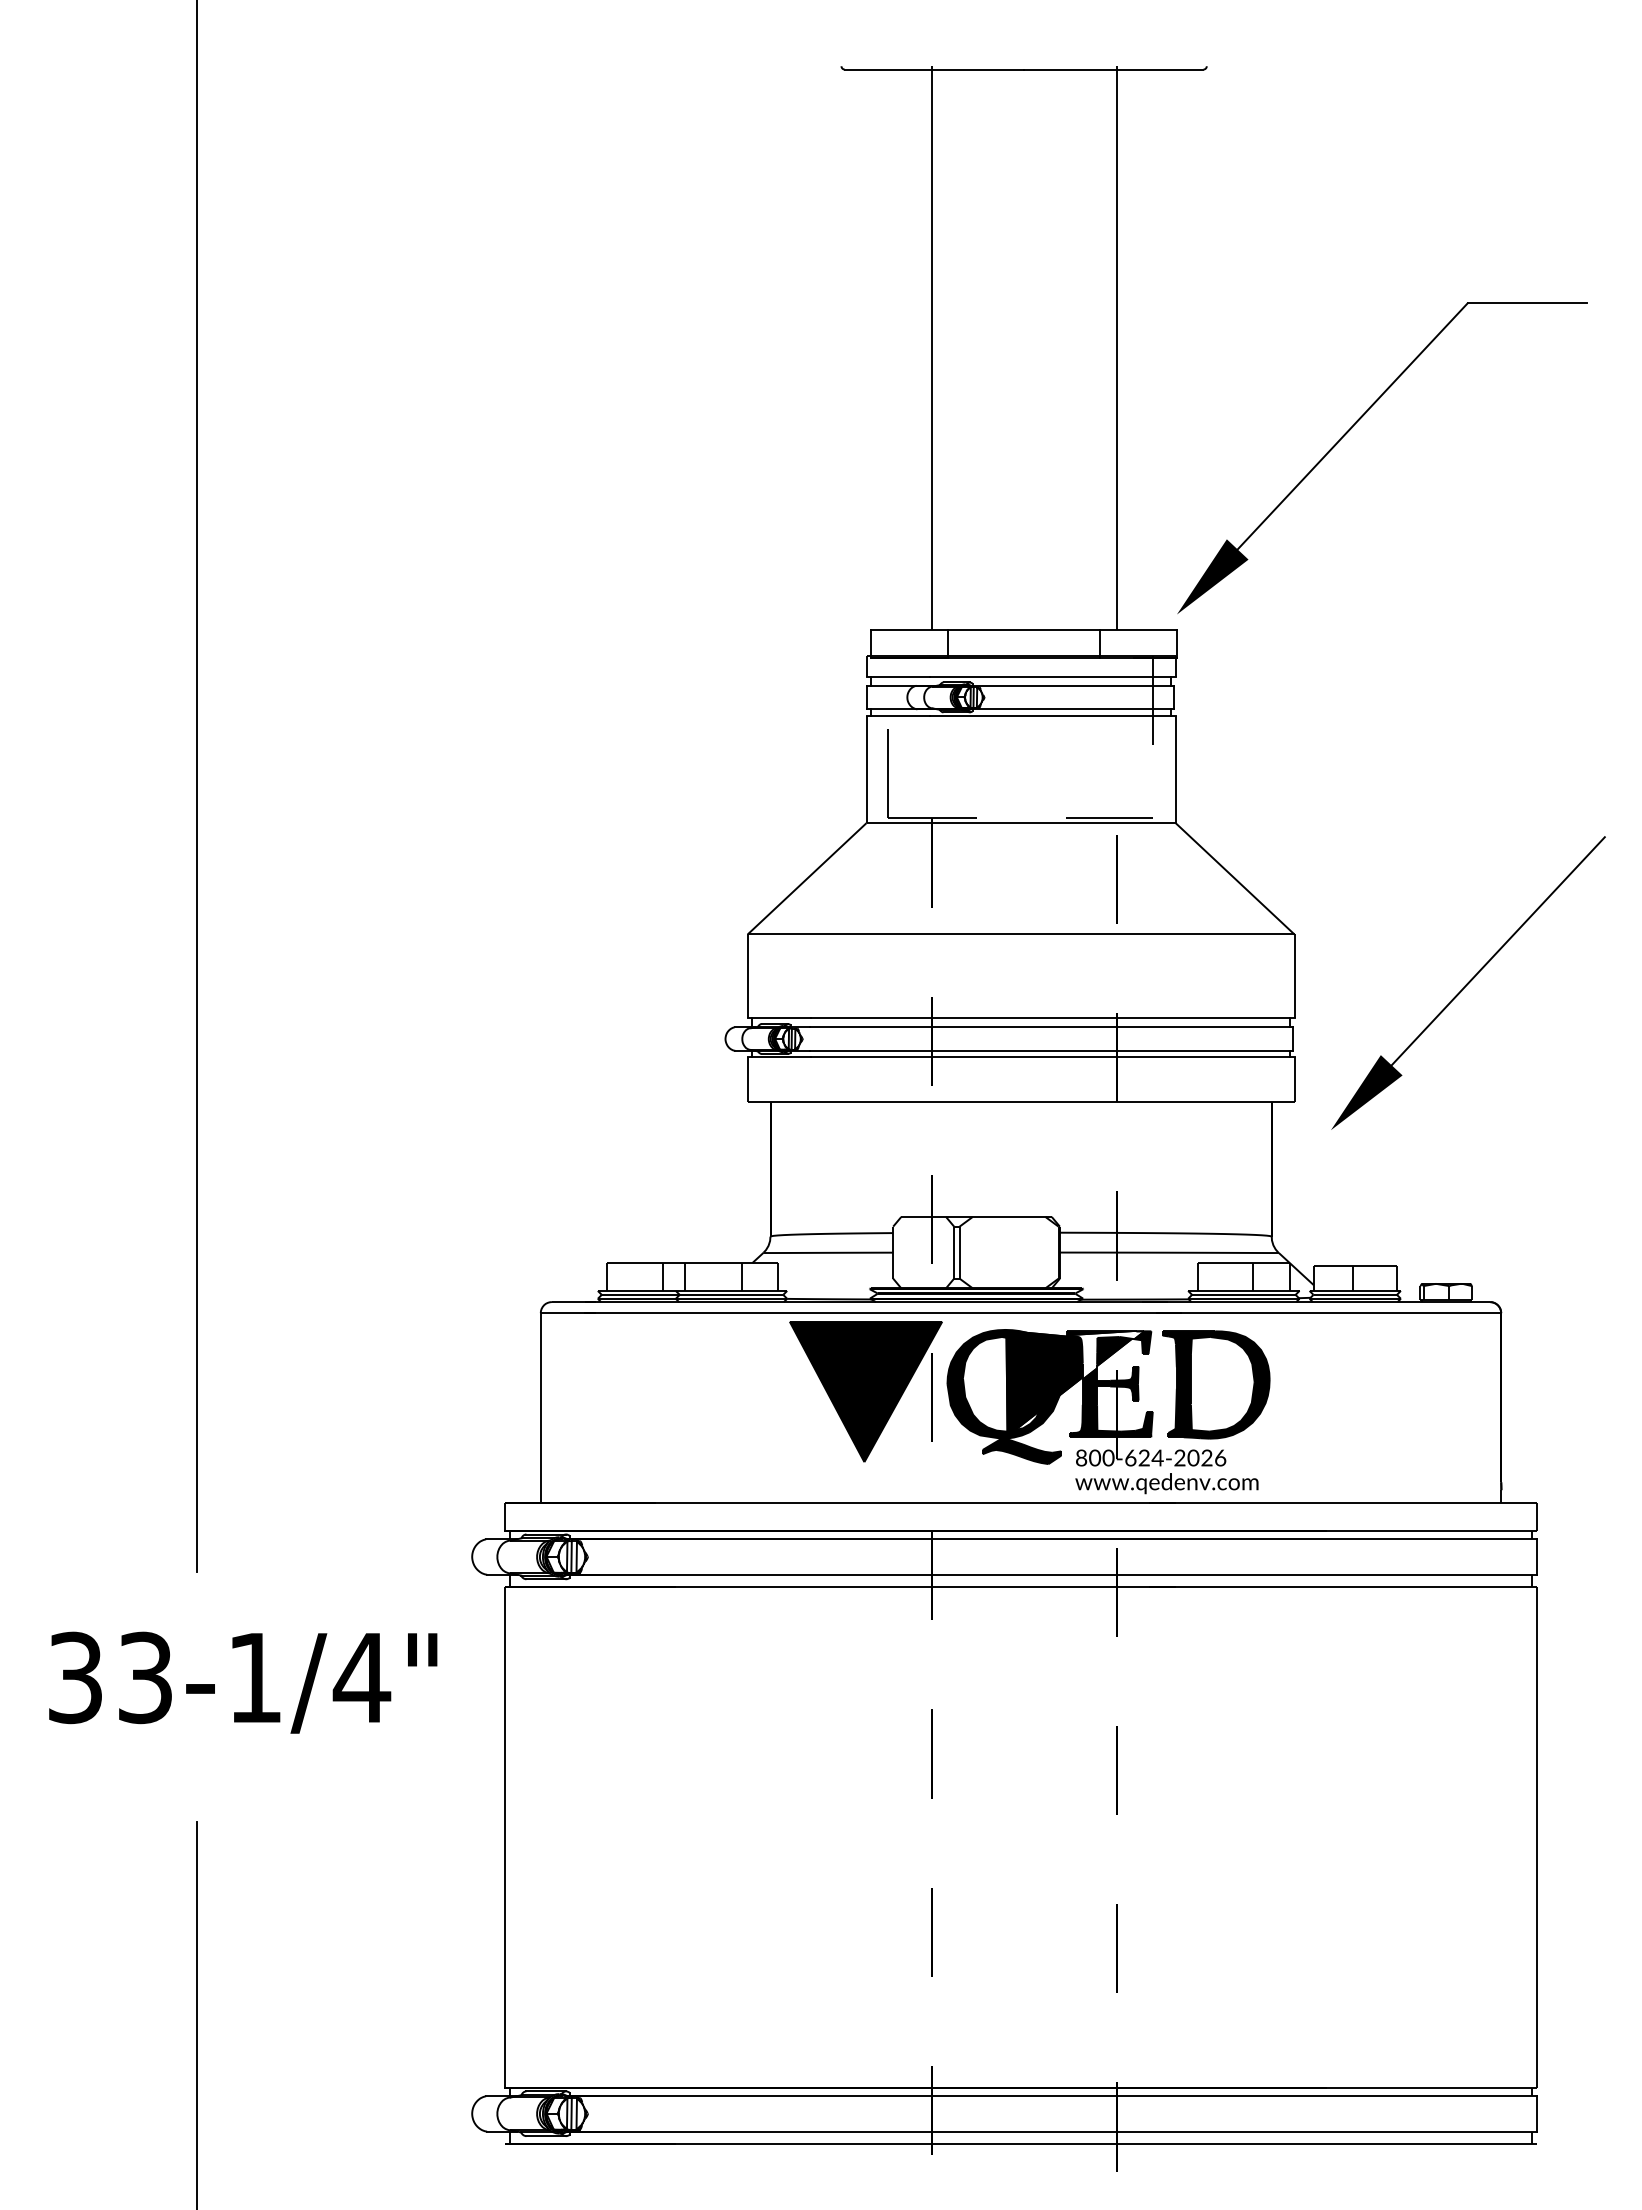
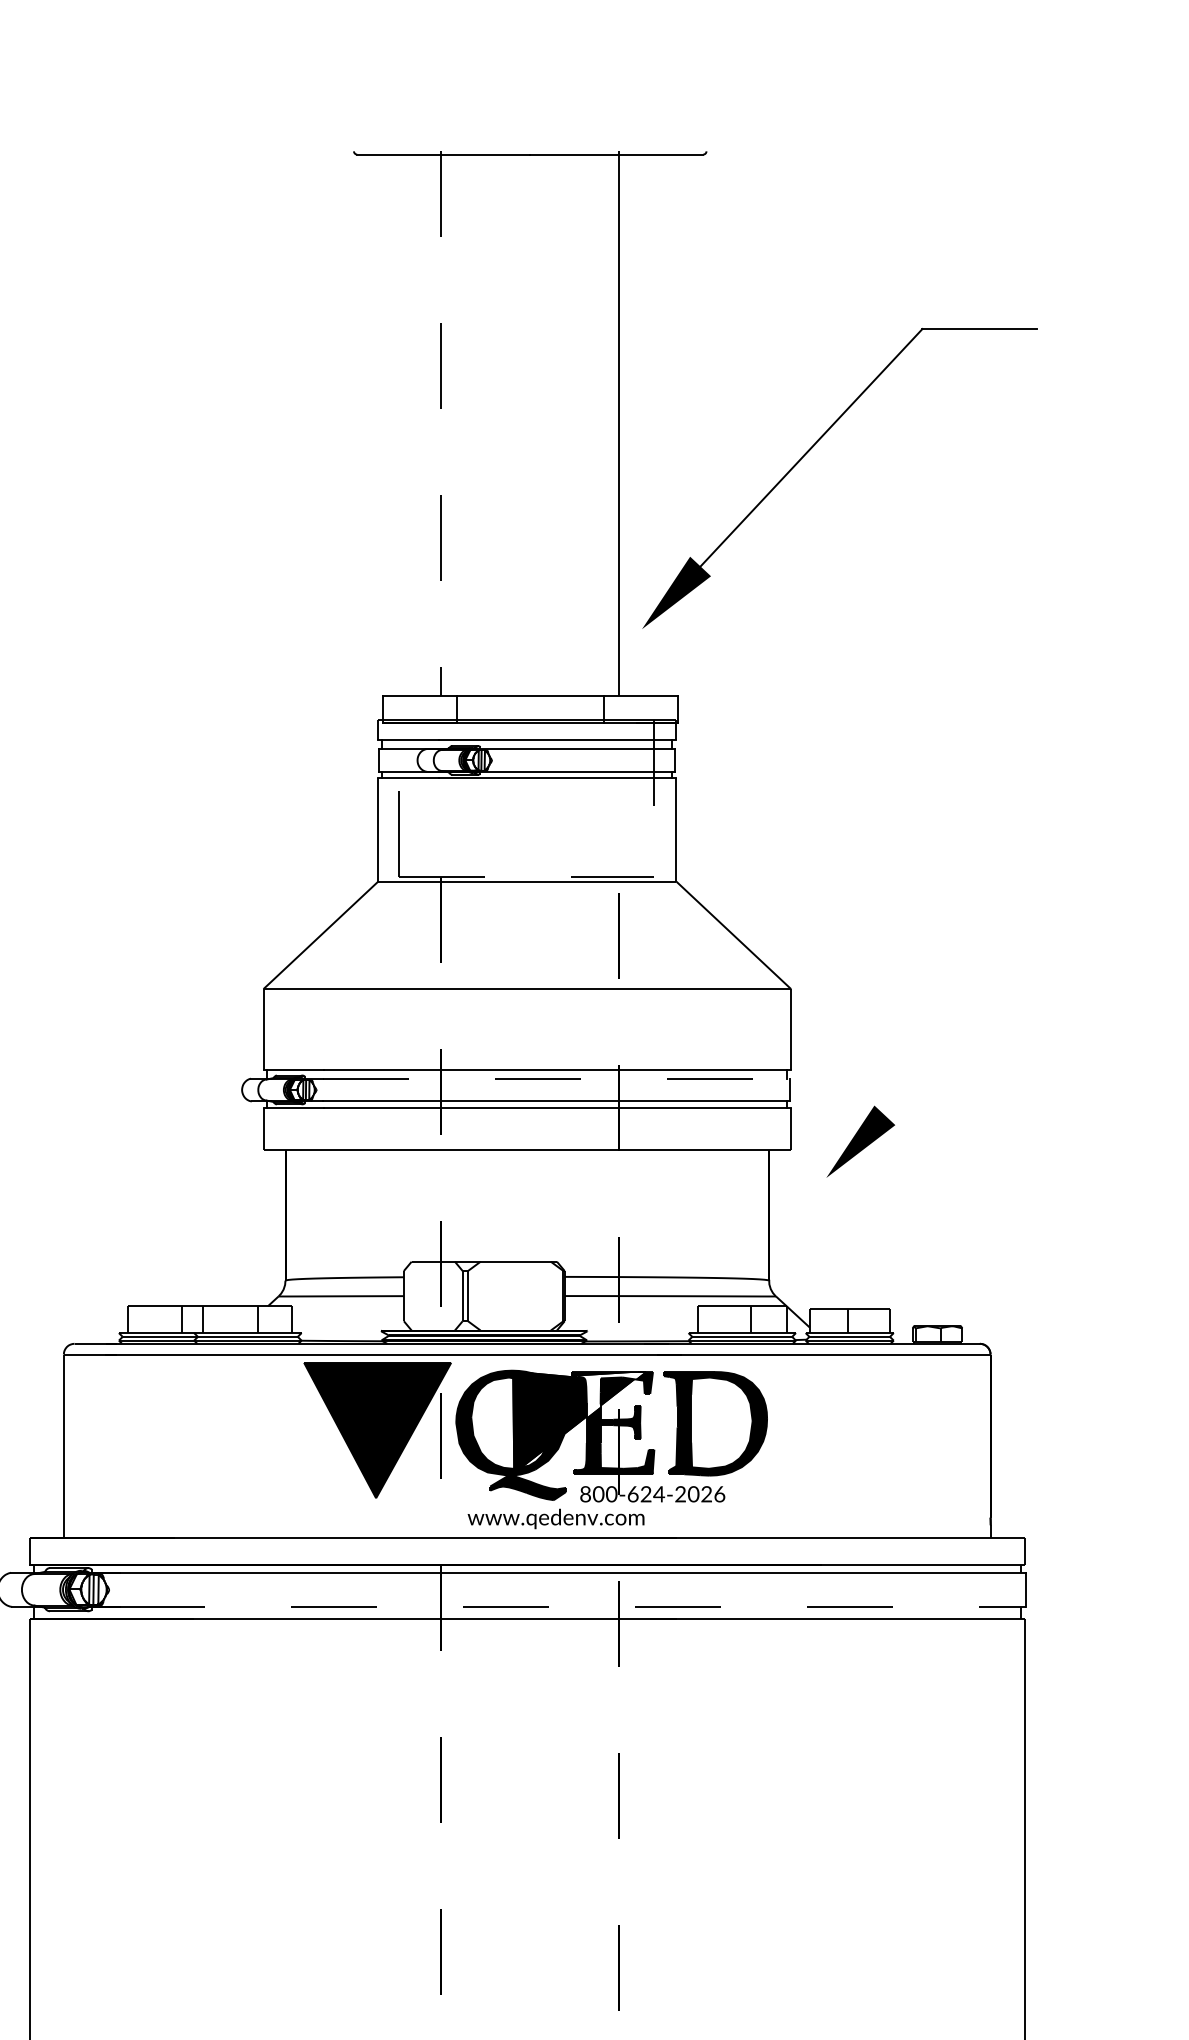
line: (931, 348) -> (440, 423), solid -> dashed
part: (1352, 428) -> (811, 449), moved
line: (1497, 951) -> (986, 1005), removed
line: (1051, 1027) -> (556, 1078), solid -> dashed
text: (1166, 1483) -> (555, 1518), moved
line: (1067, 1574) -> (572, 1606), solid -> dashed

